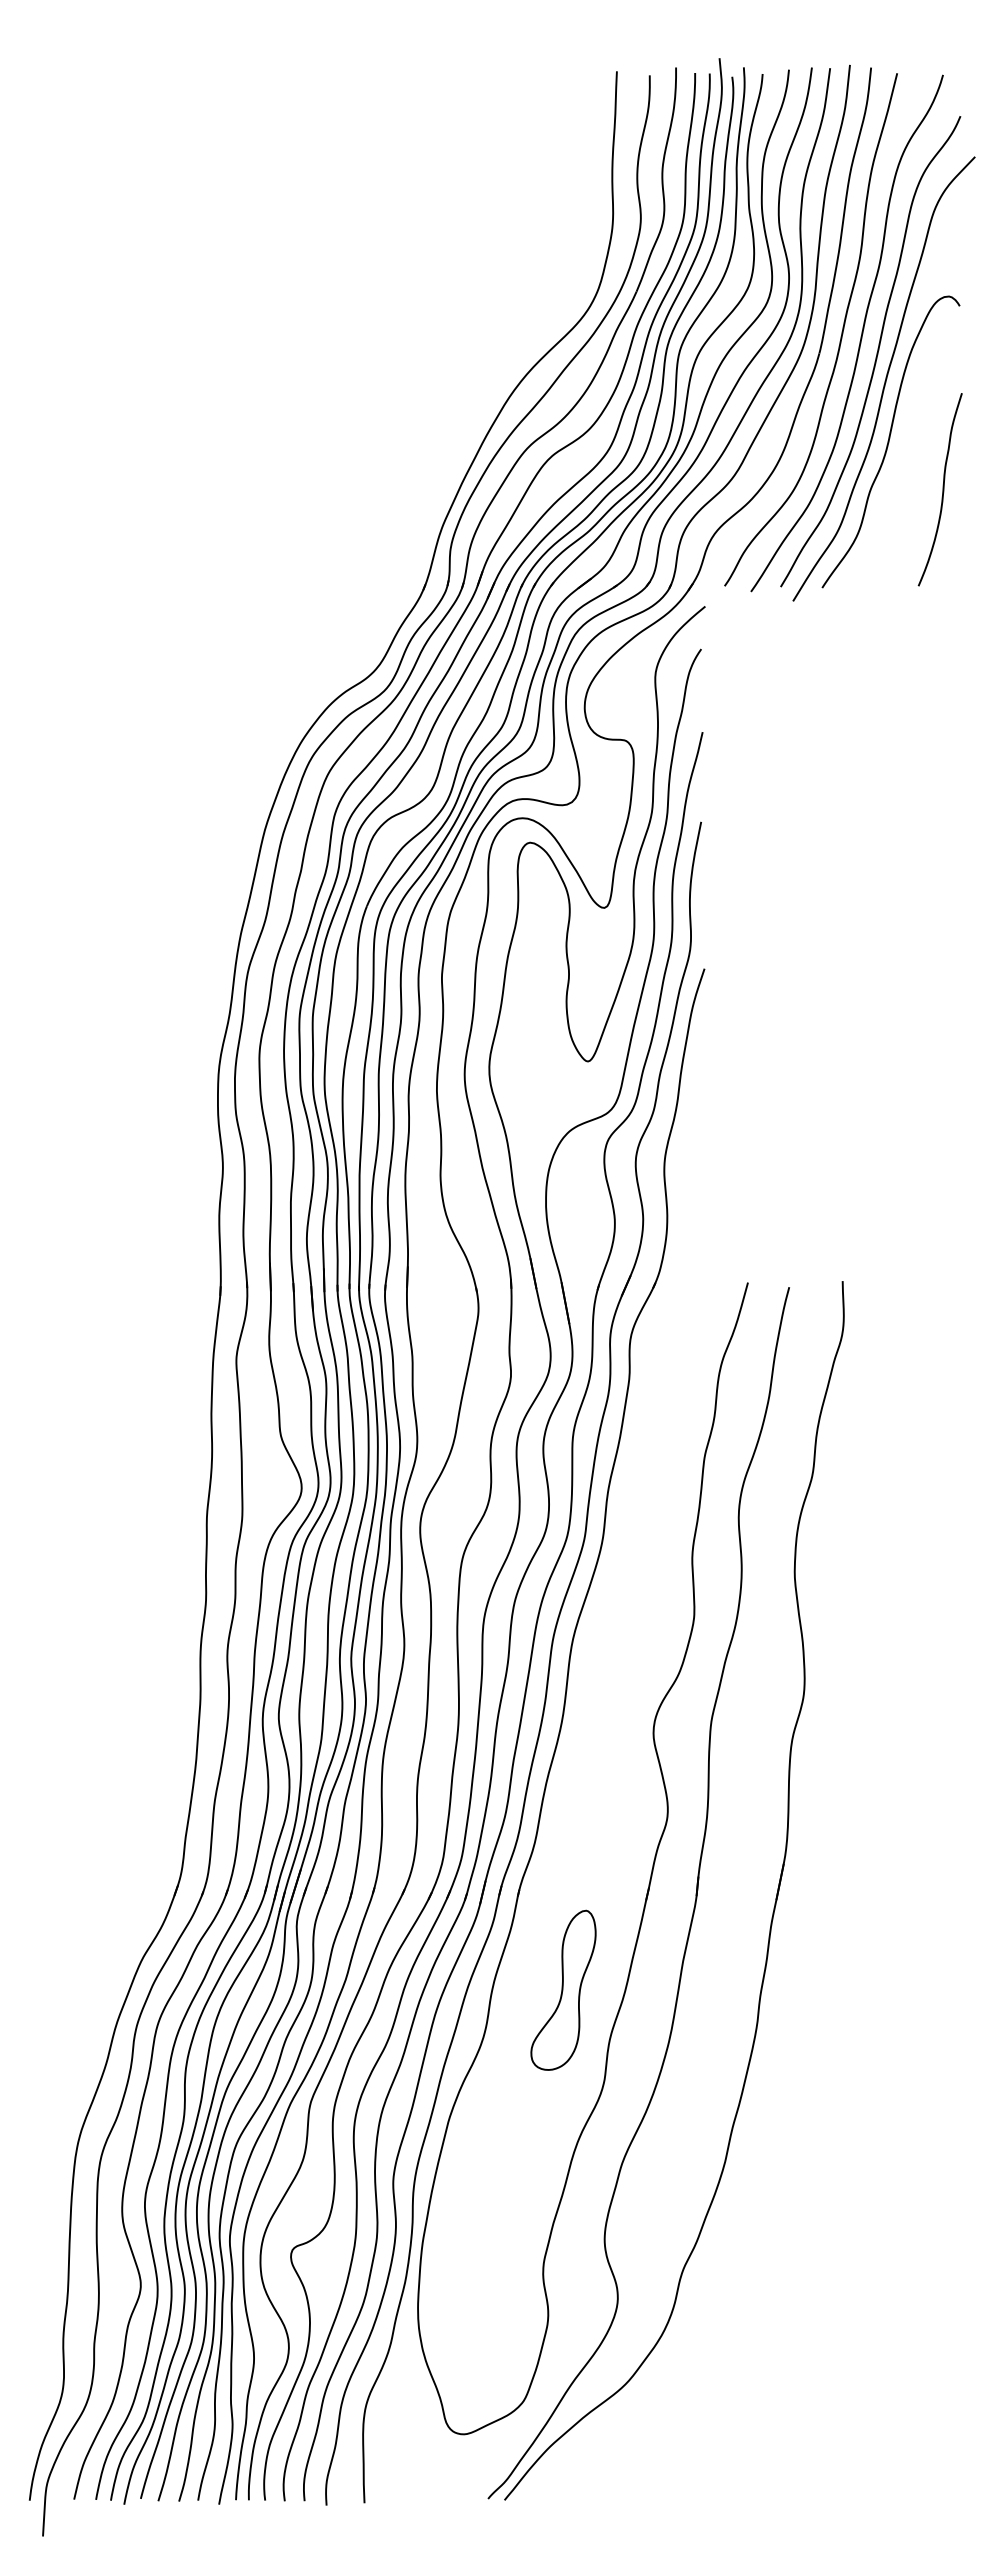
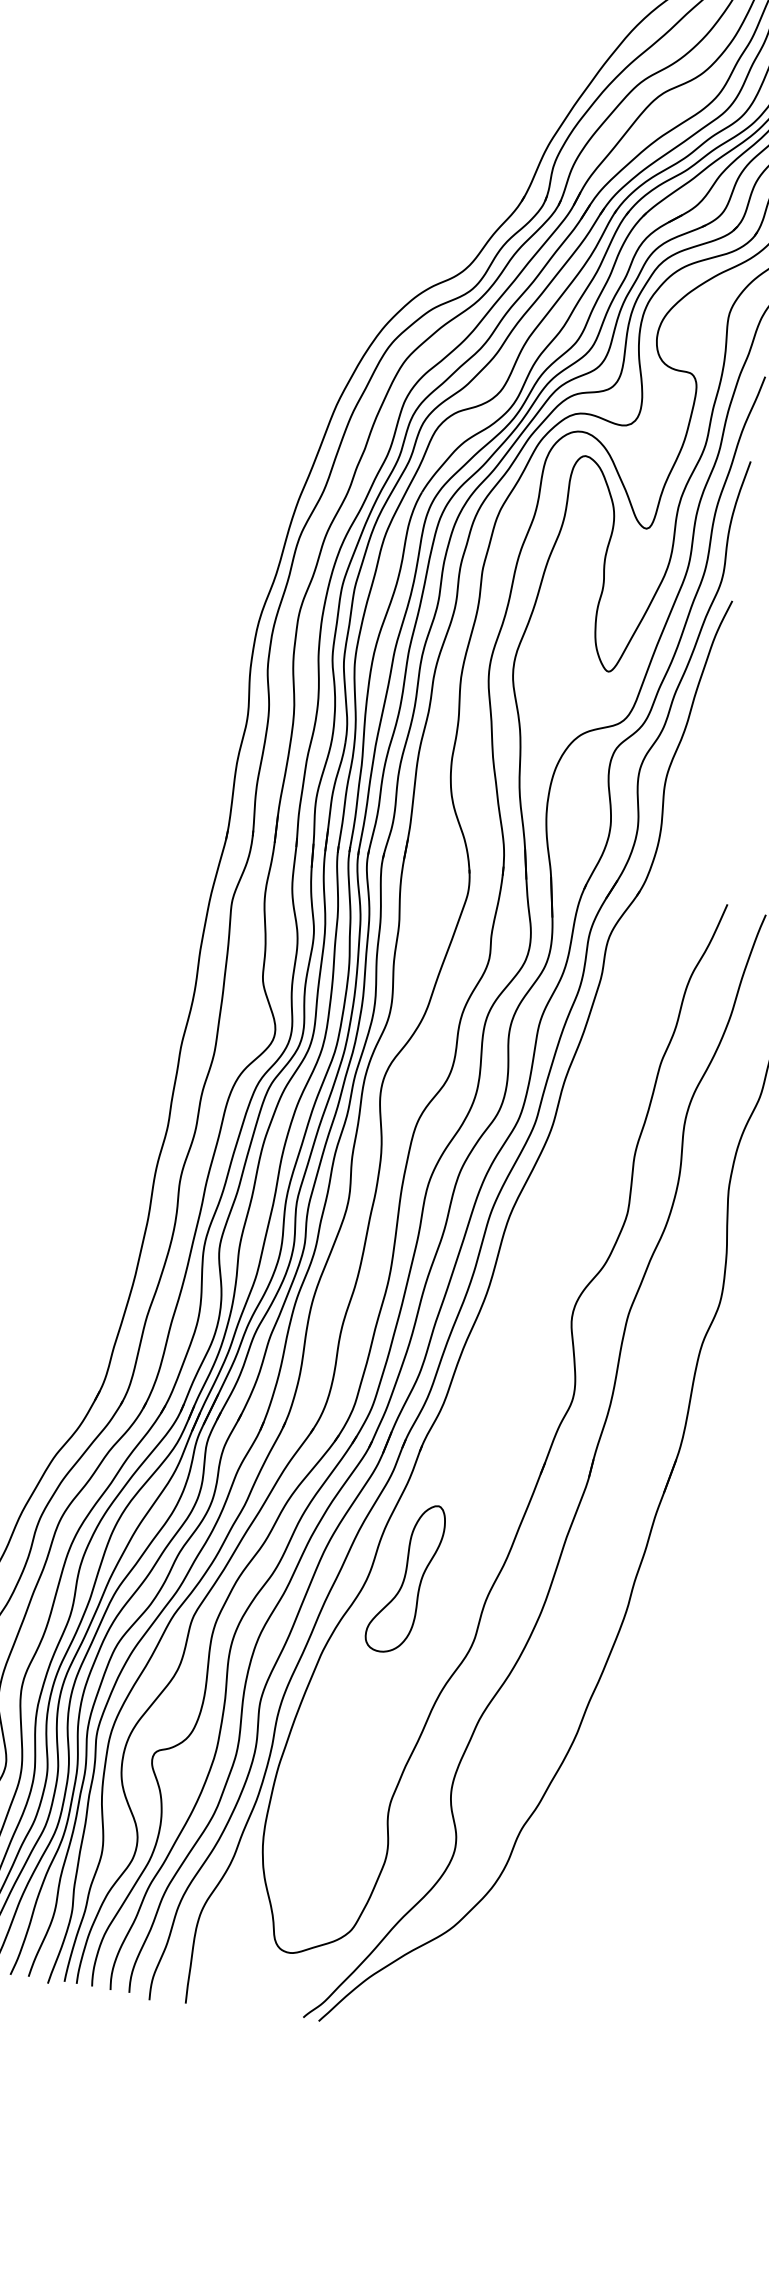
part: (563, 1989) -> (405, 1577), moved

